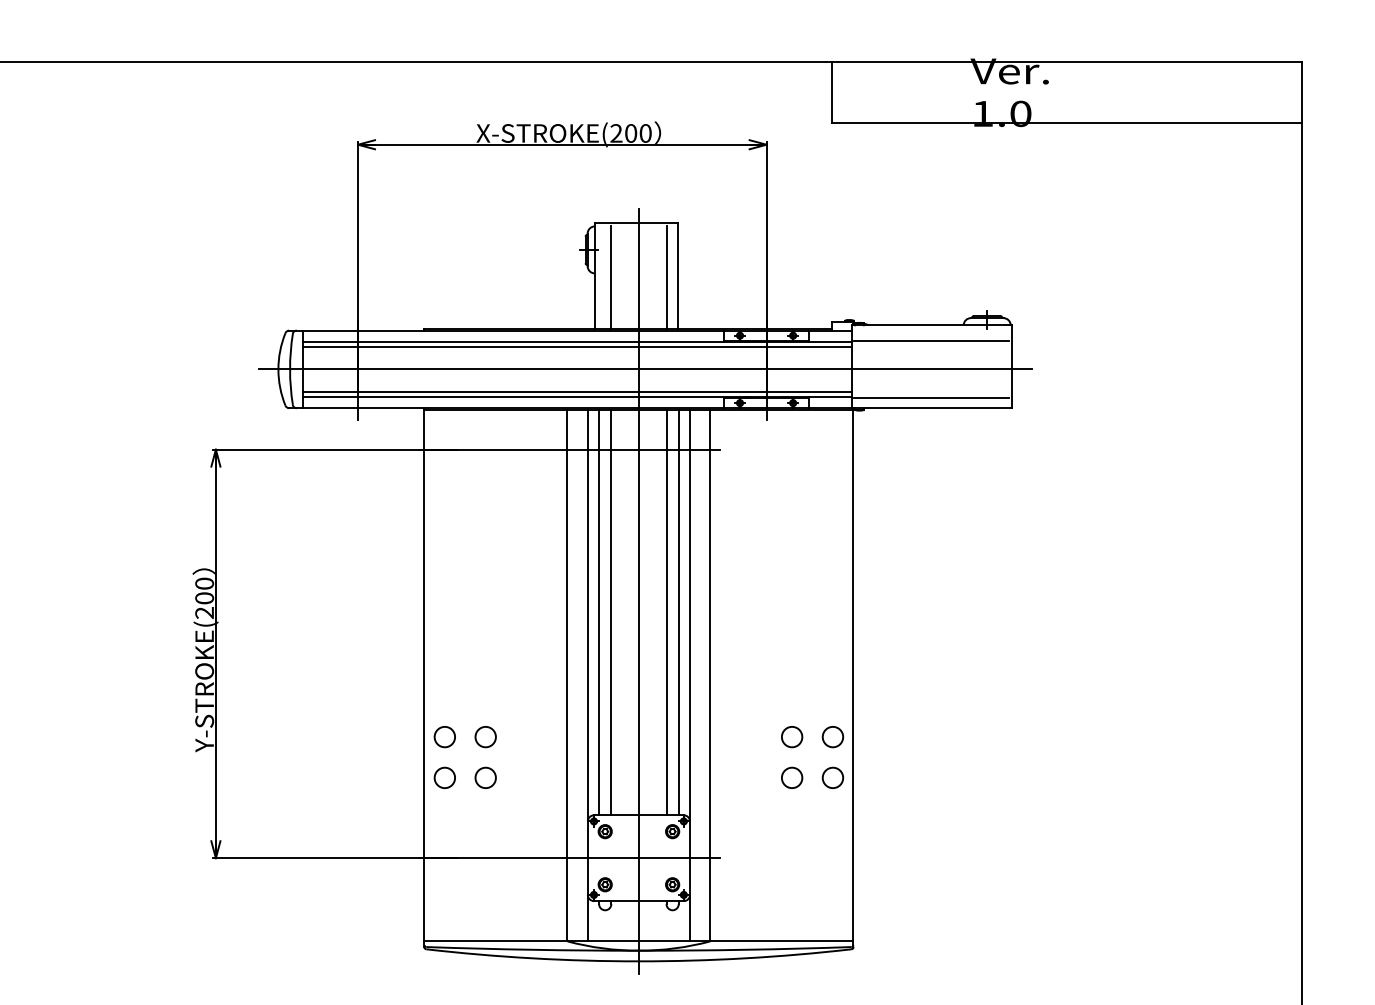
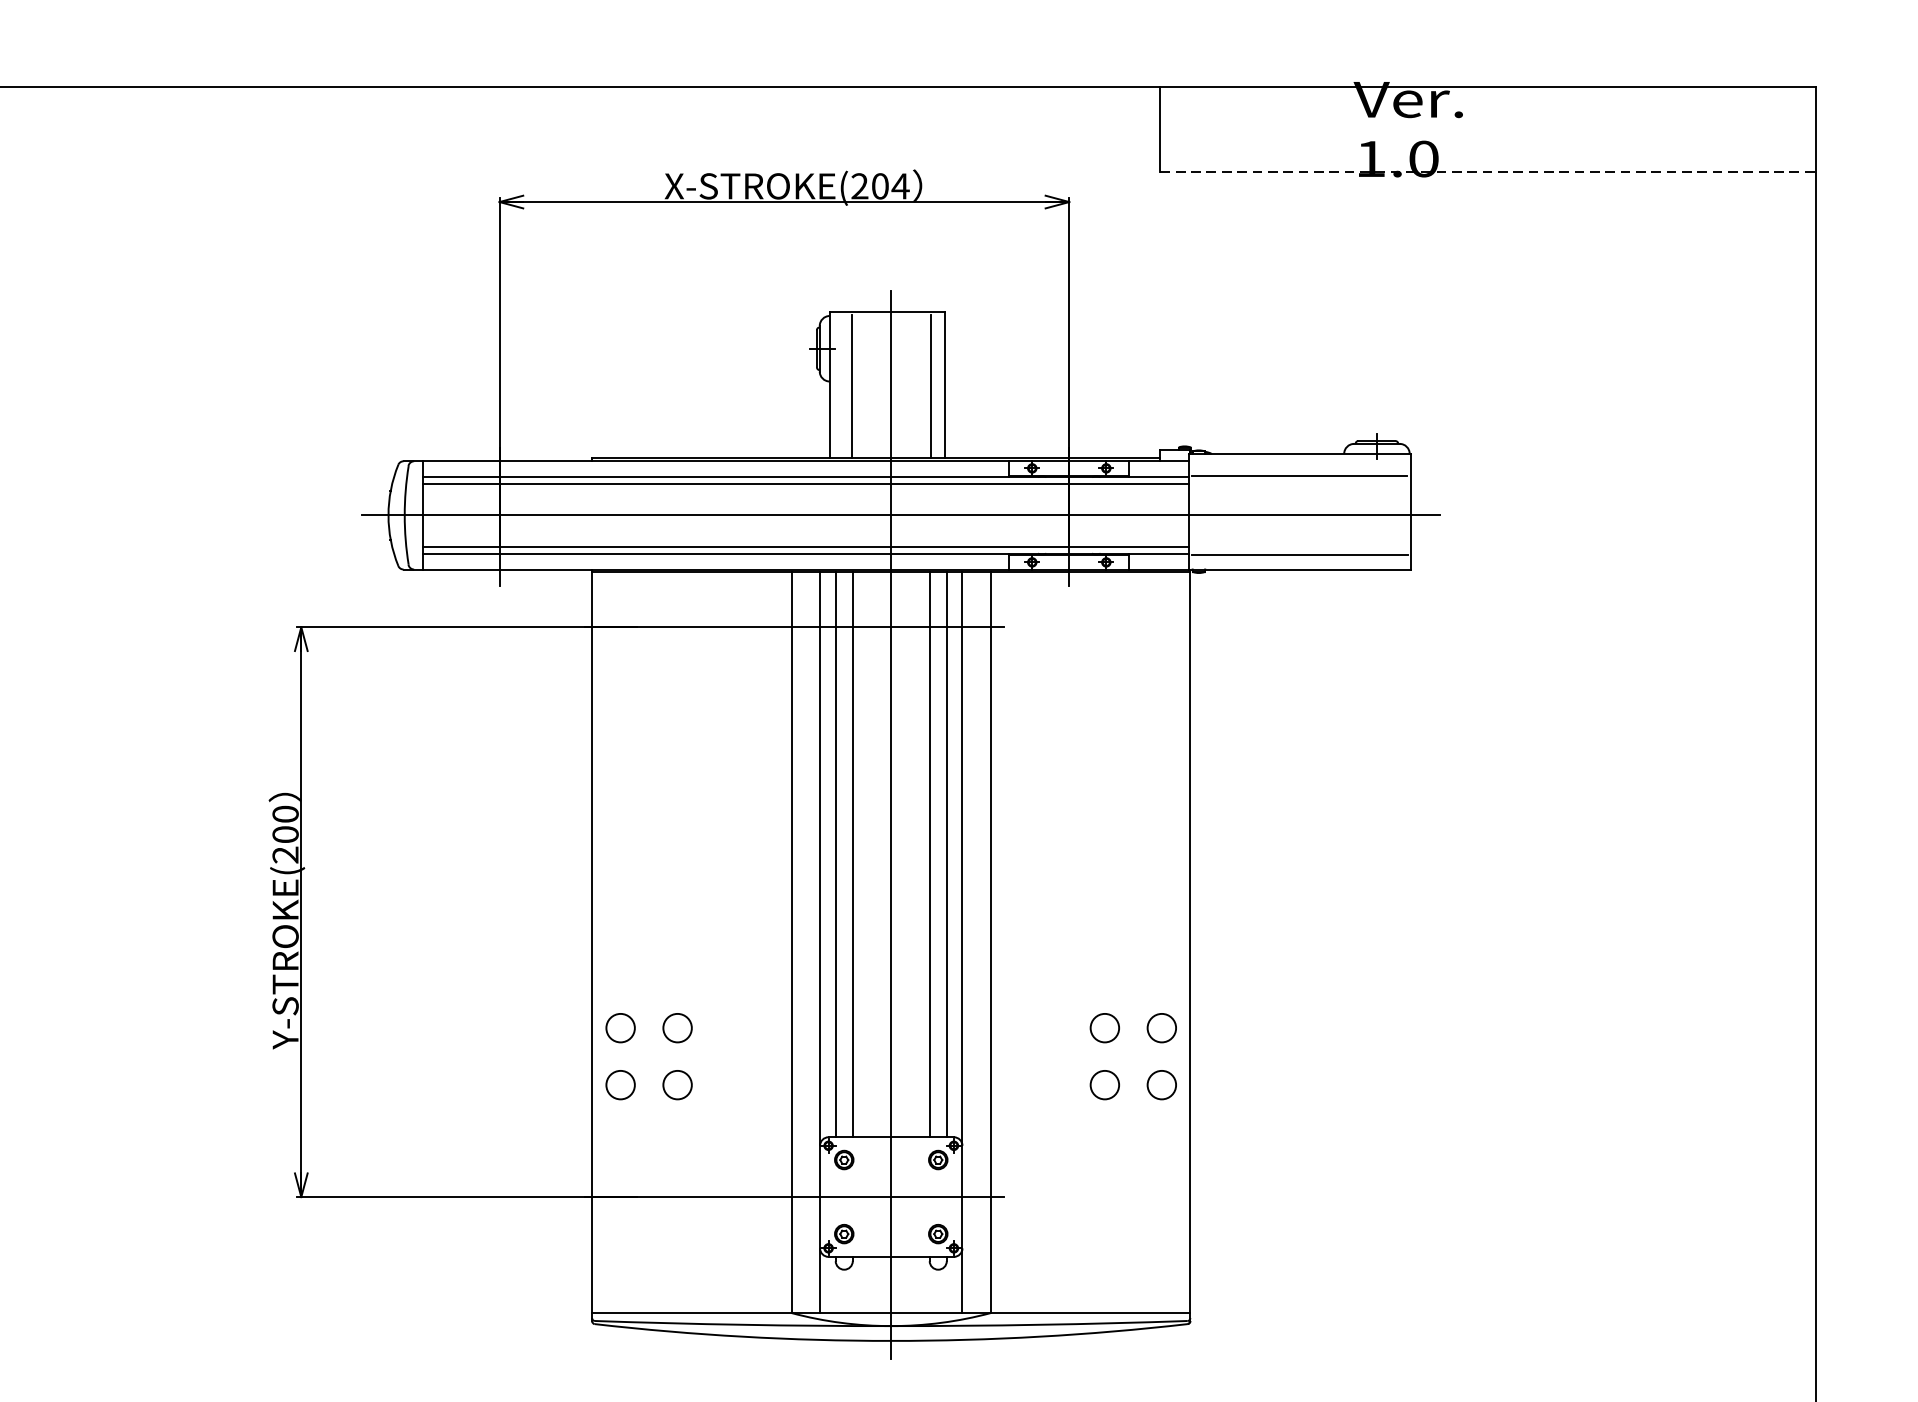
line: (1066, 123) -> (1487, 172), solid -> dashed
text: (645, 133) -> (900, 186), X-STROKE(200 -> X-STROKE(204

